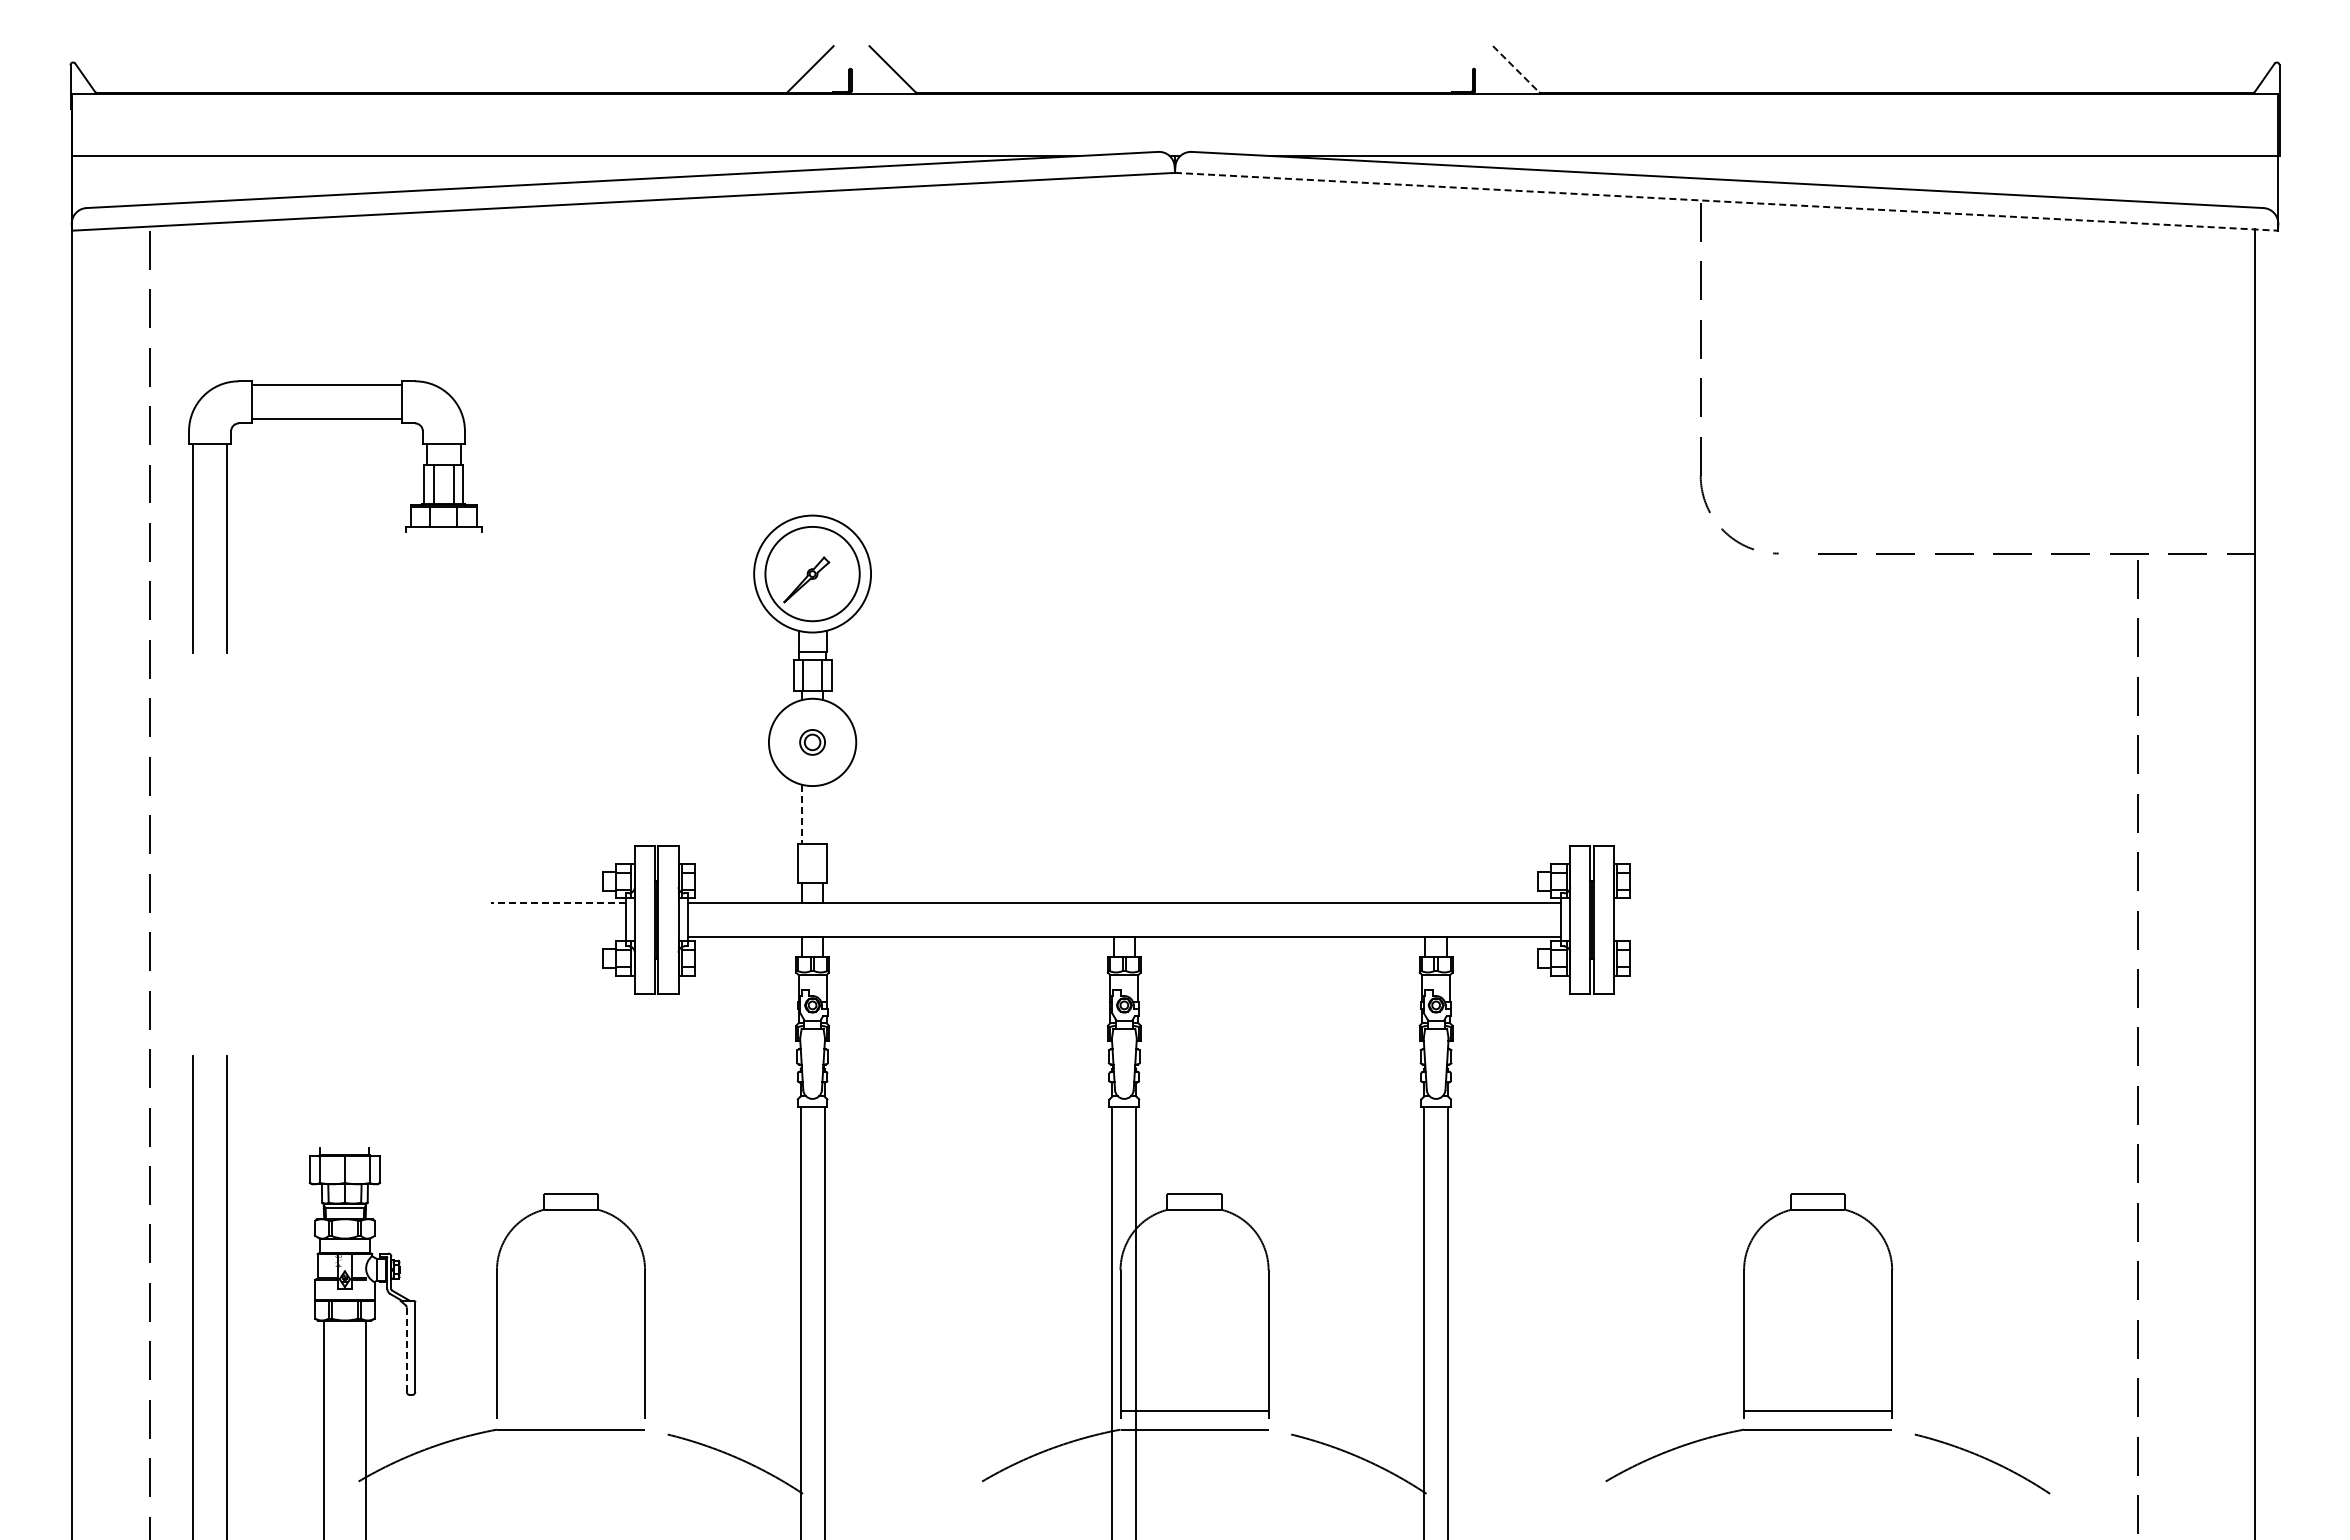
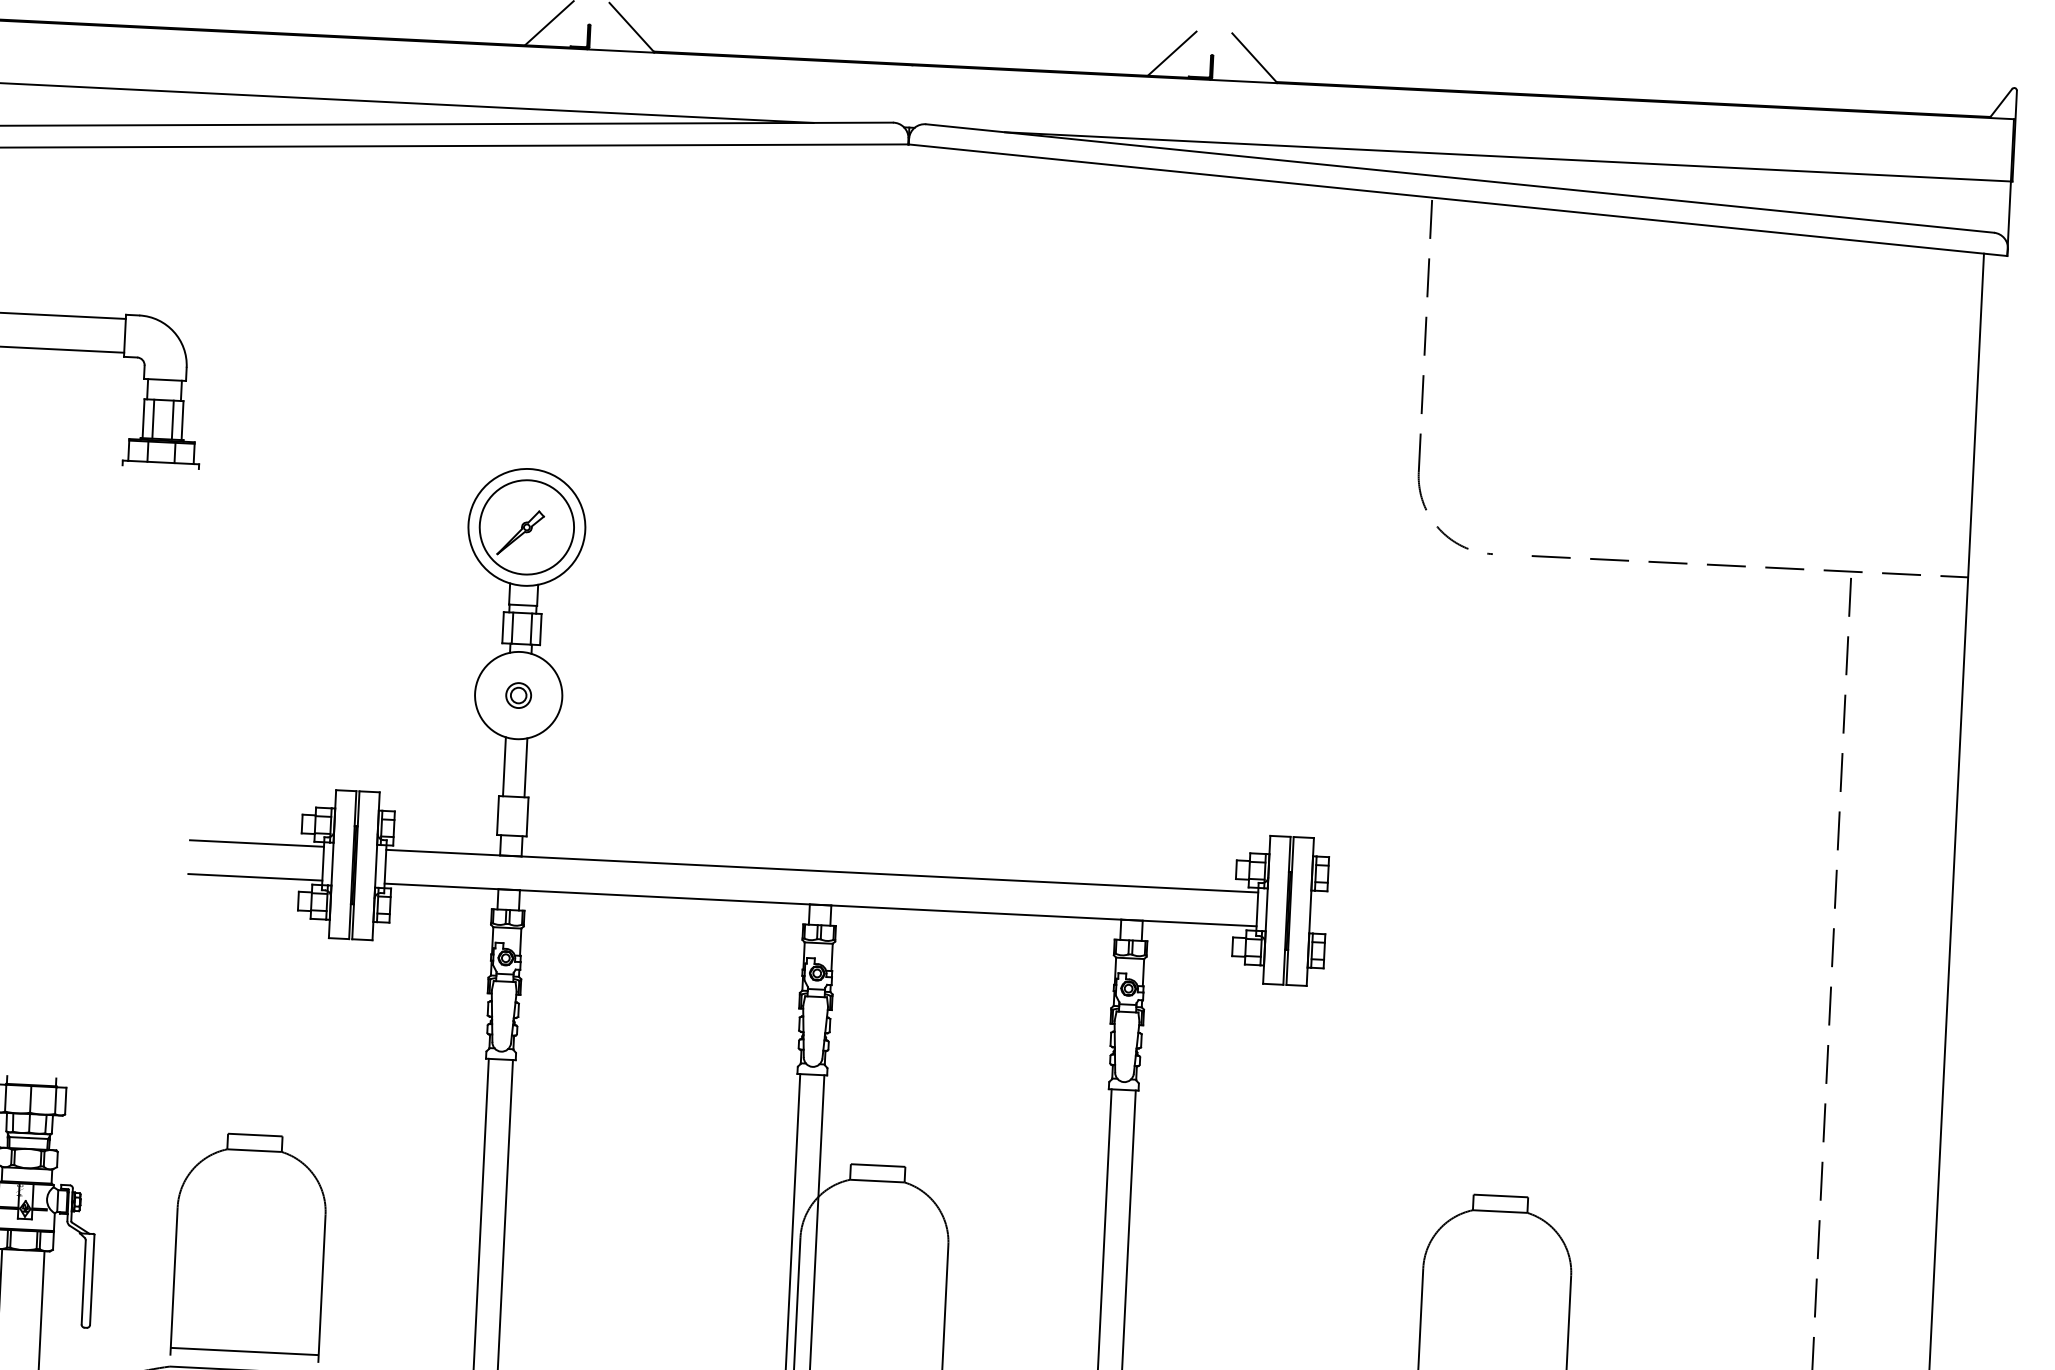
line: (1433, 69) -> (1171, 53), added
line: (1516, 69) -> (1254, 57), dashed -> solid
line: (1726, 201) -> (1457, 199), dashed -> solid
line: (823, 813) -> (526, 767), added
line: (801, 814) -> (504, 767), dashed -> solid
line: (557, 902) -> (256, 842), dashed -> solid
line: (558, 936) -> (255, 877), added
line: (406, 1350) -> (83, 1283), dashed -> solid
line: (570, 1410) -> (244, 1351), added

